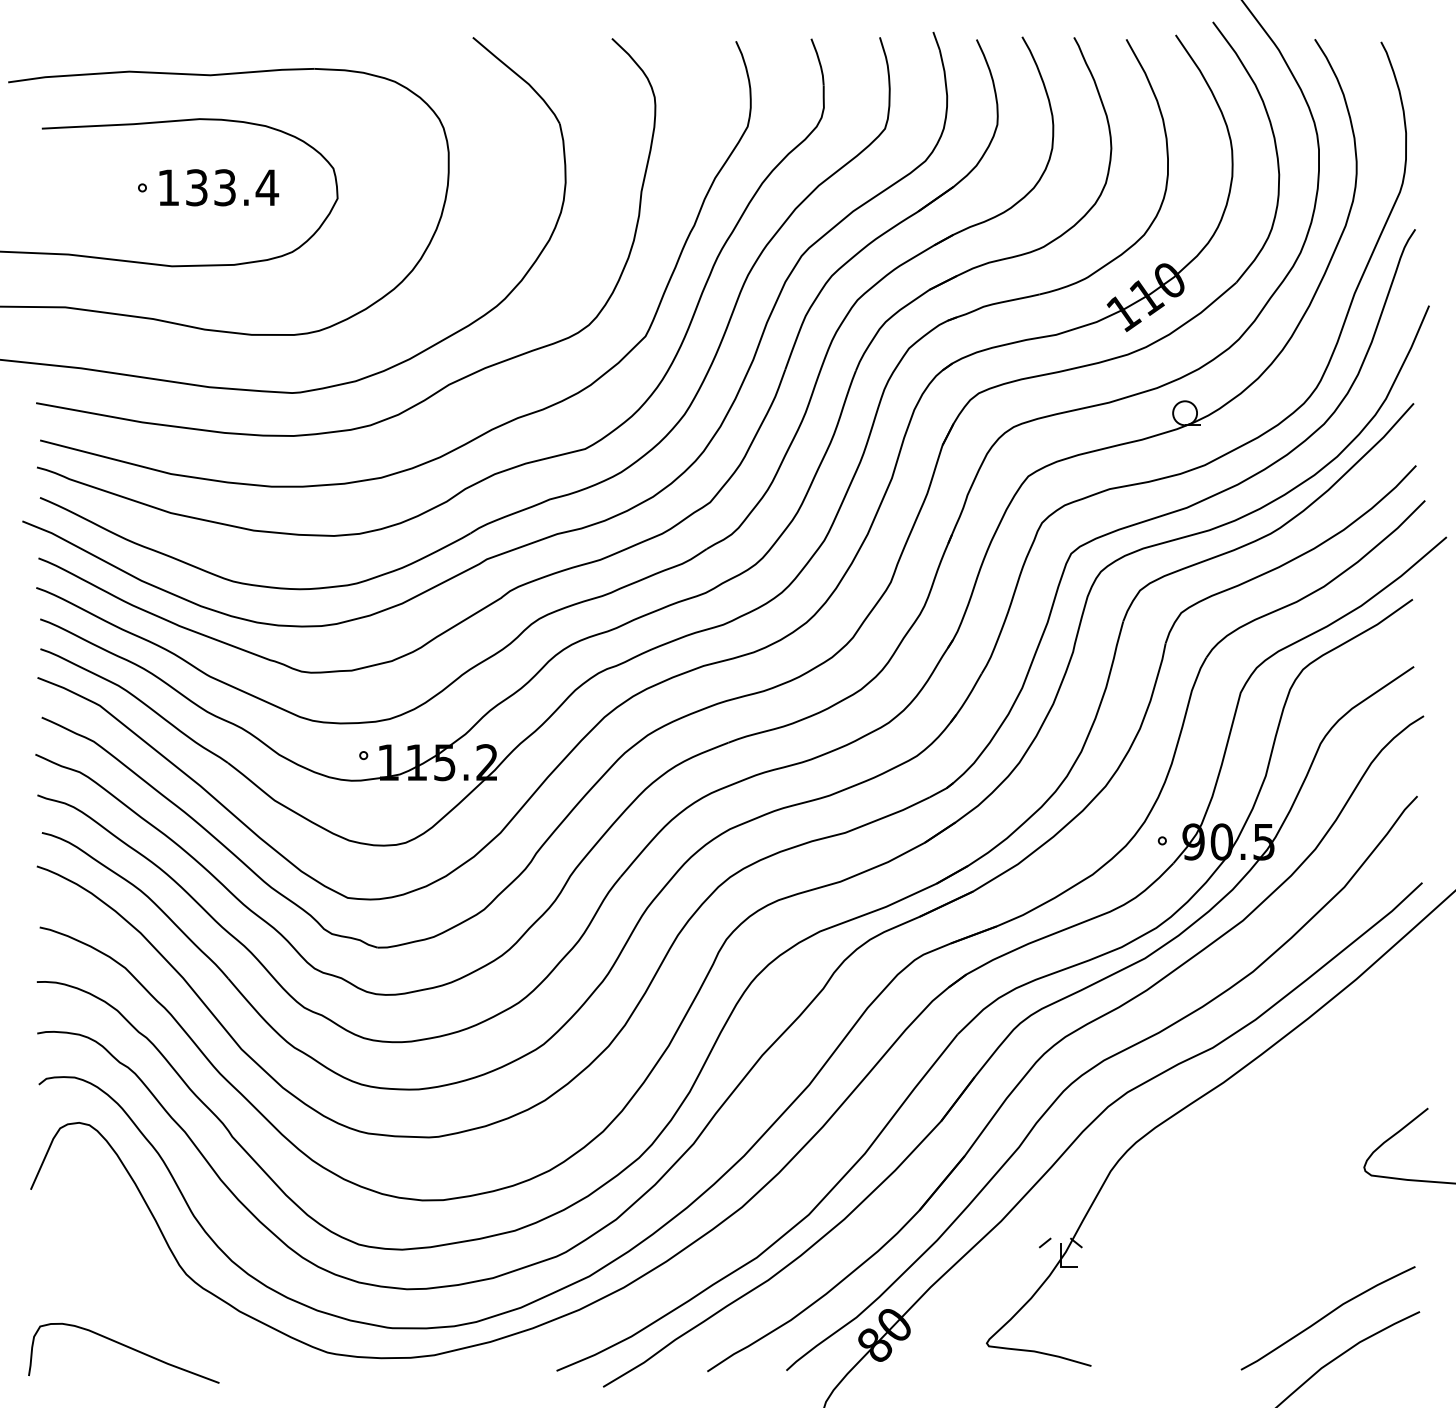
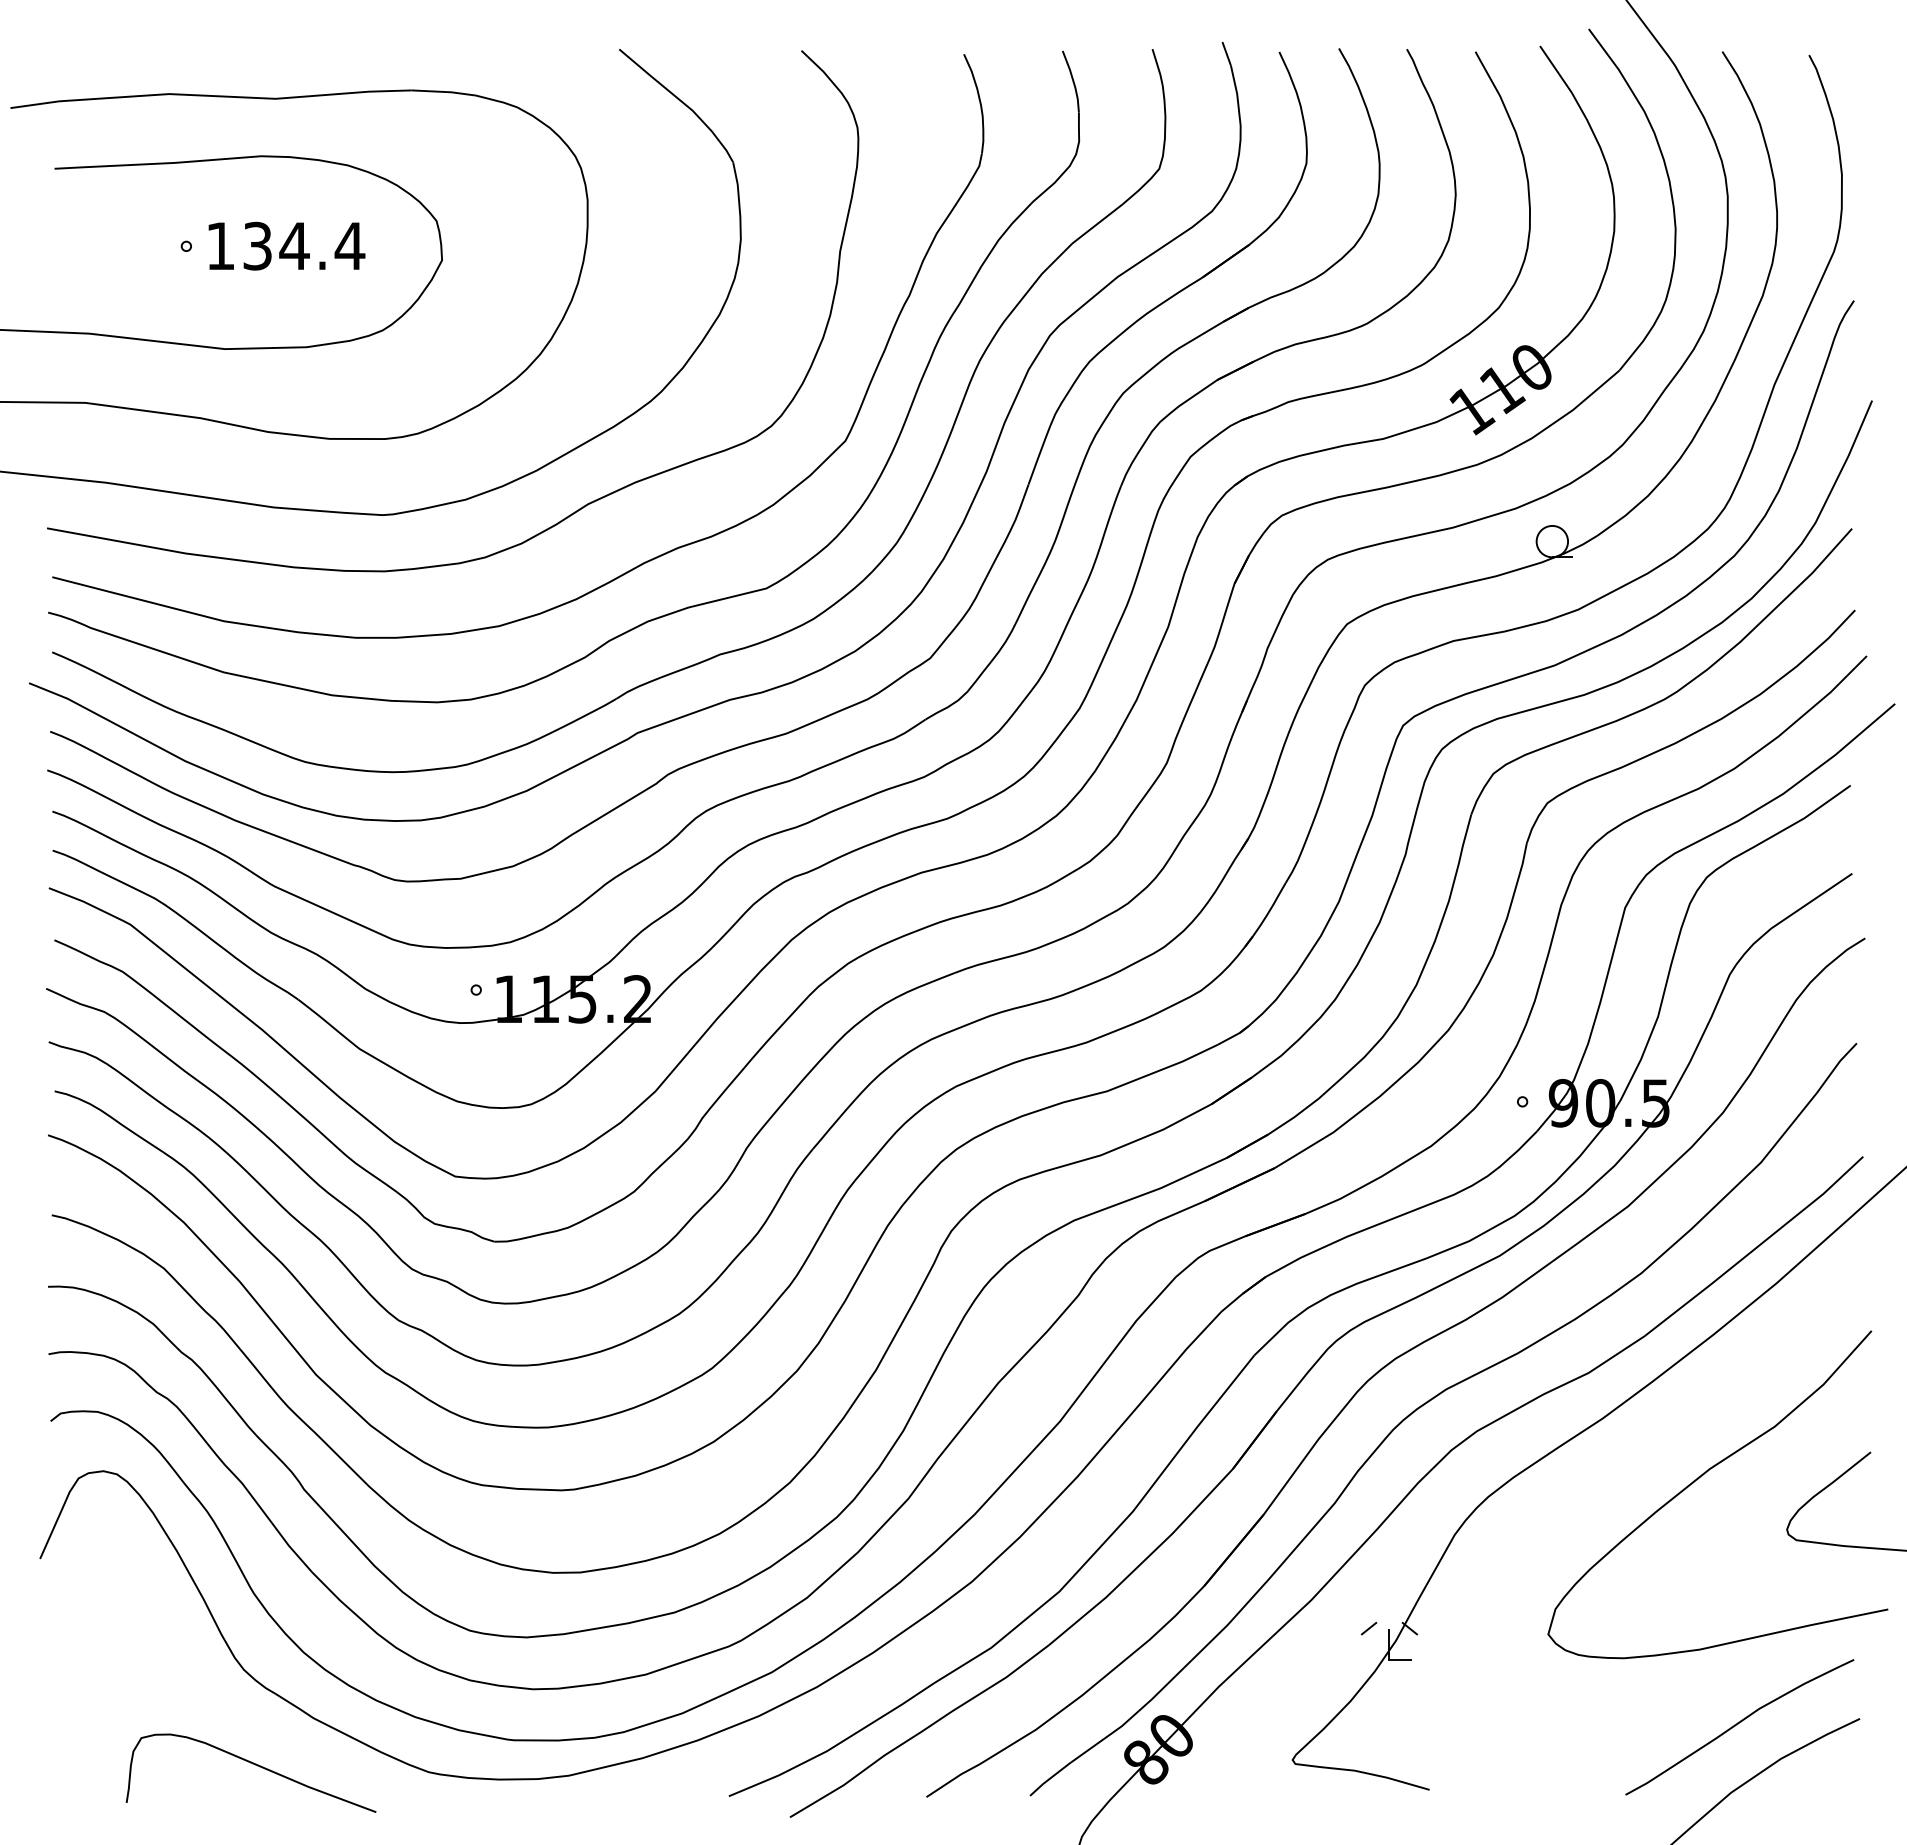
text: (224, 187) -> (294, 245), 133.4 -> 134.4
curve: (1299, 1126) -> (1702, 1476), added
curve: (124, 1346) -> (252, 1764), moved

